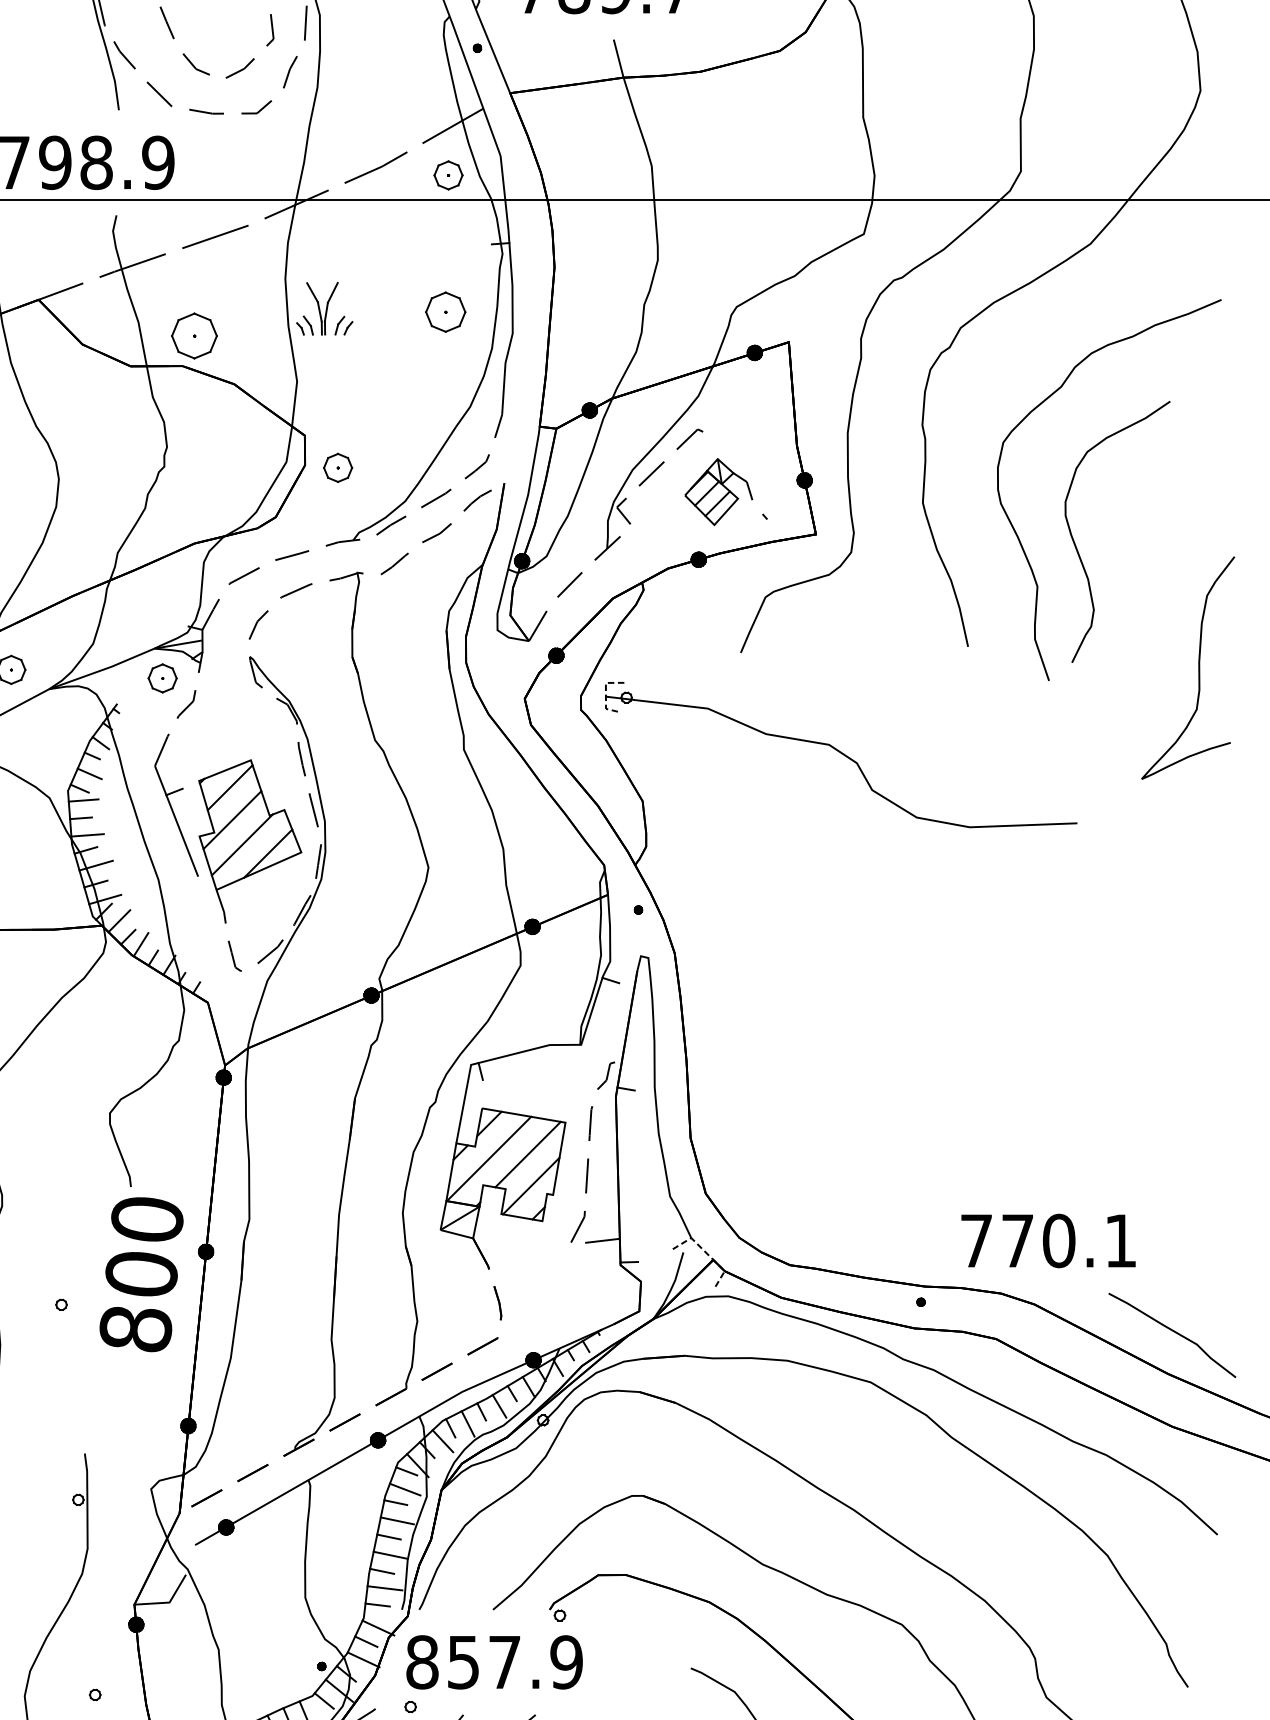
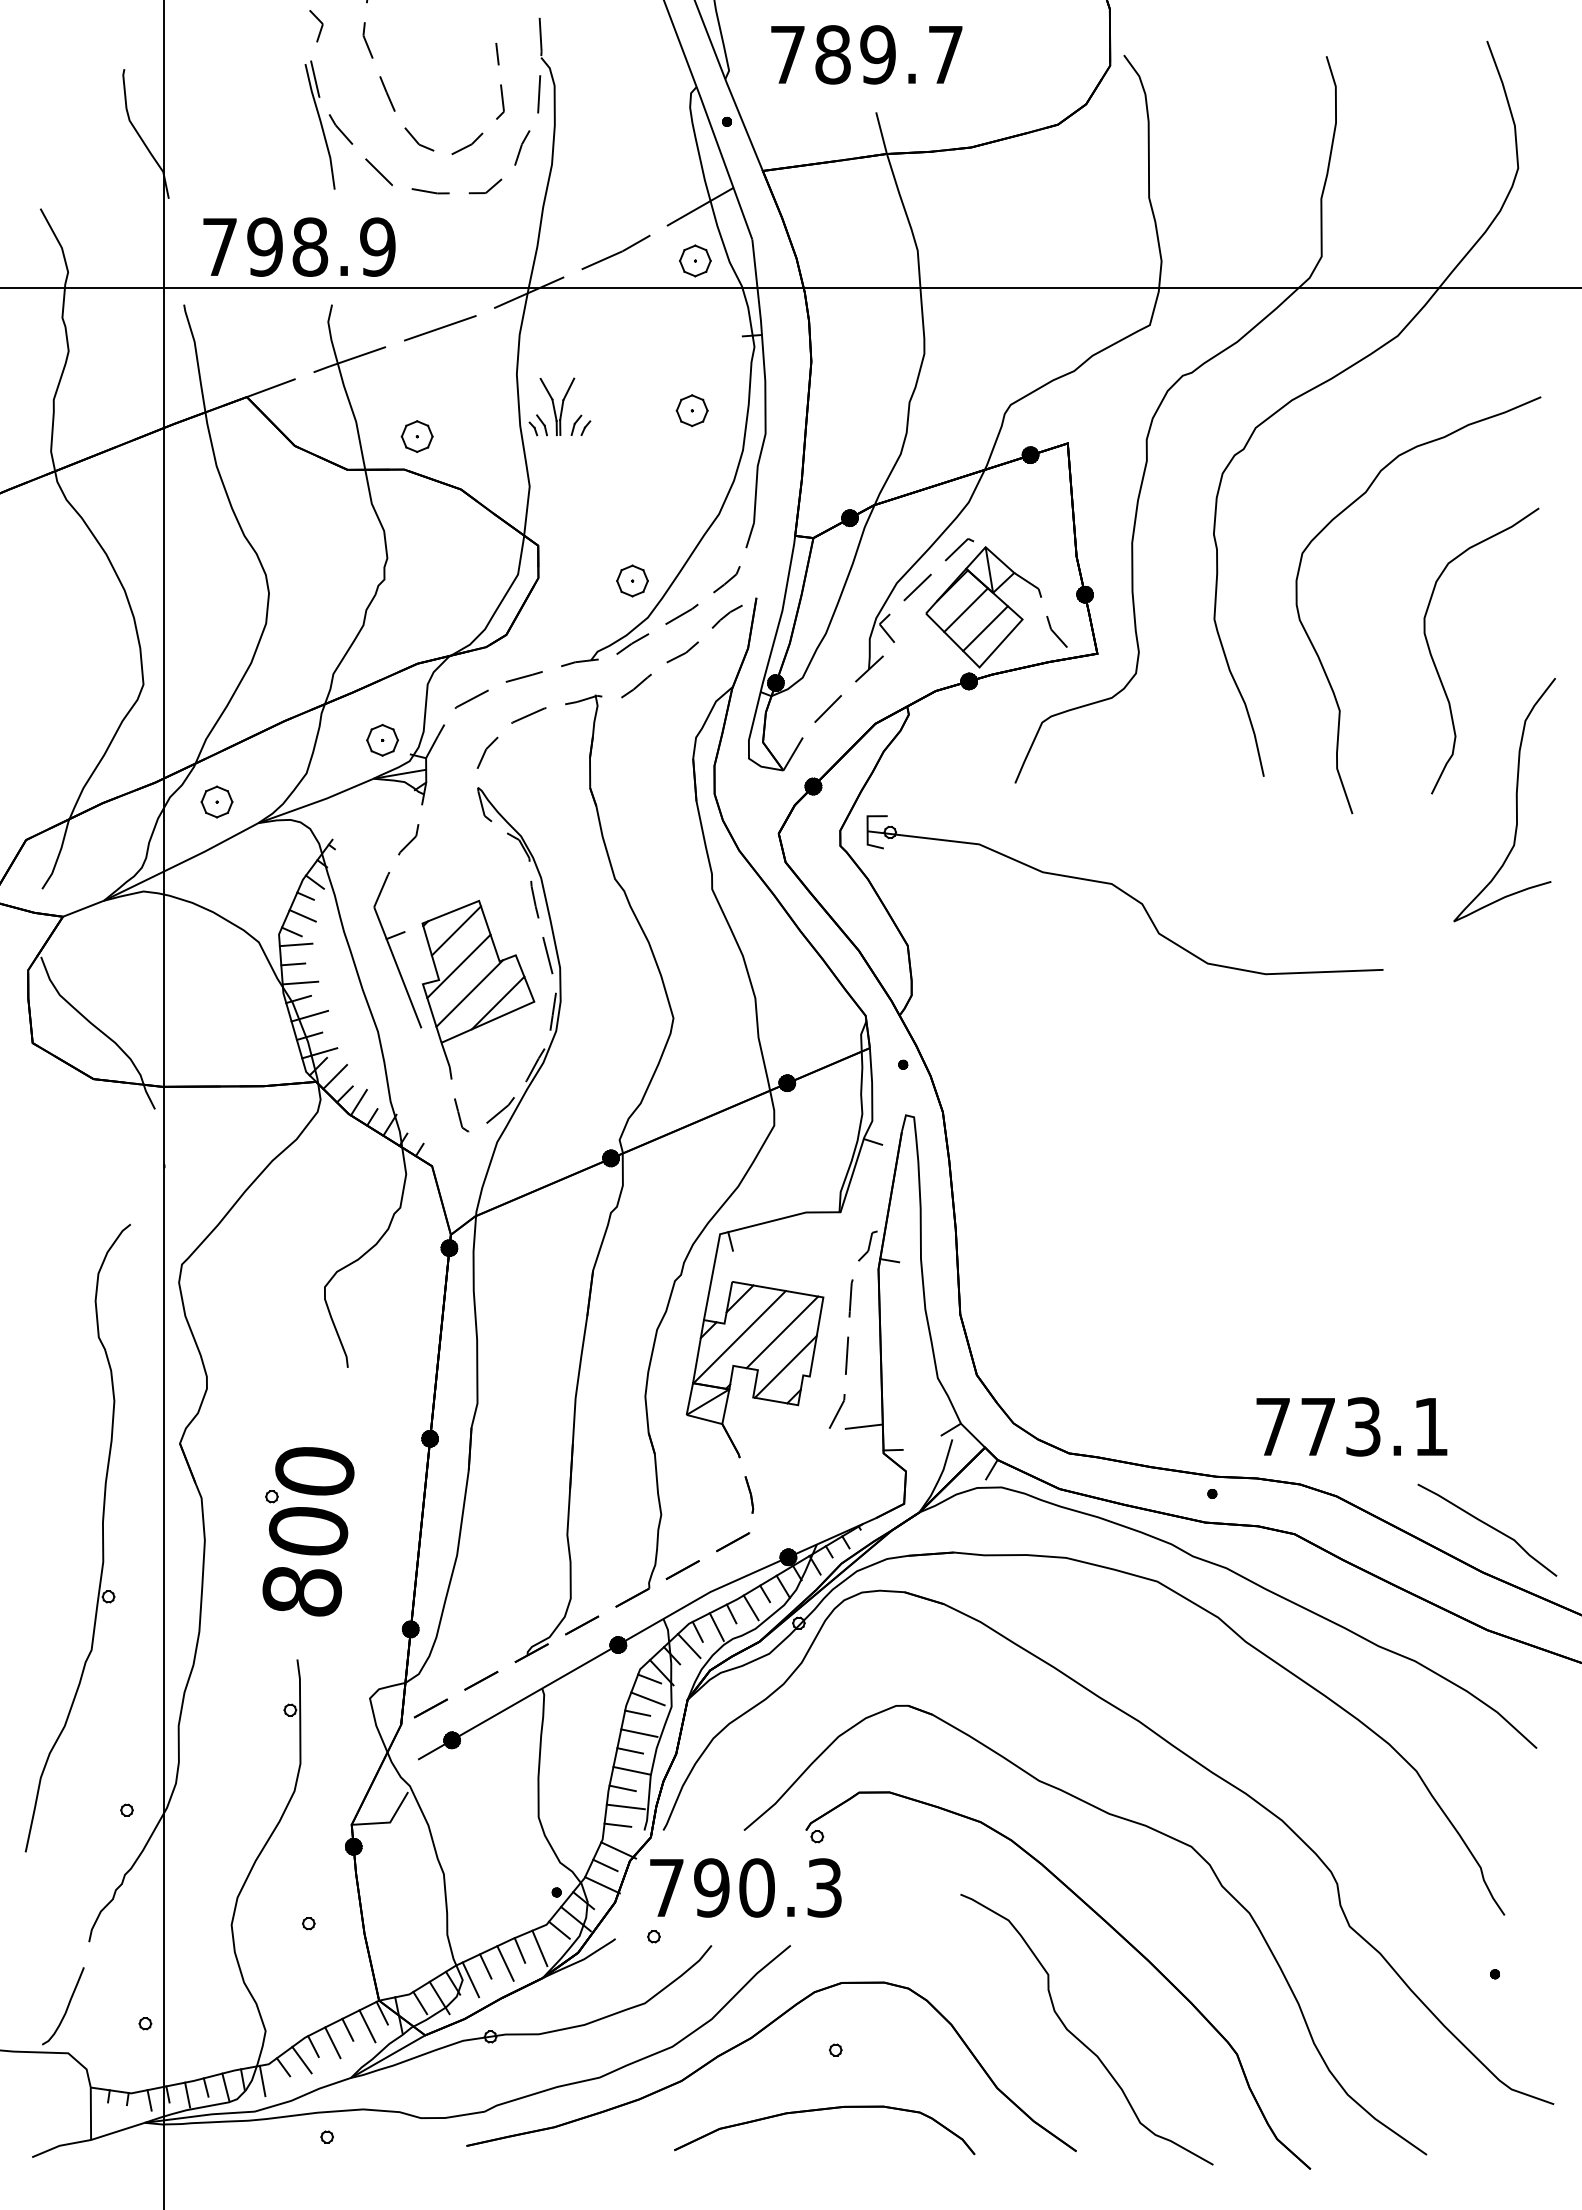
part: (444, 312) -> (691, 410), size x0.71
part: (193, 335) -> (416, 436), size x0.62
part: (338, 467) -> (632, 580), moved
part: (723, 492) -> (996, 607), size x1.67
curve: (1077, 547) -> (1437, 668), moved
part: (162, 677) -> (382, 739), moved
line: (605, 695) -> (867, 829), dashed -> solid
text: (1059, 1240) -> (1363, 1426), 770.1 -> 773.1
line: (708, 1254) -> (979, 1441), dashed -> solid
text: (141, 1274) -> (308, 1531), moved
text: (494, 1661) -> (745, 1887), 857.9 -> 790.3

